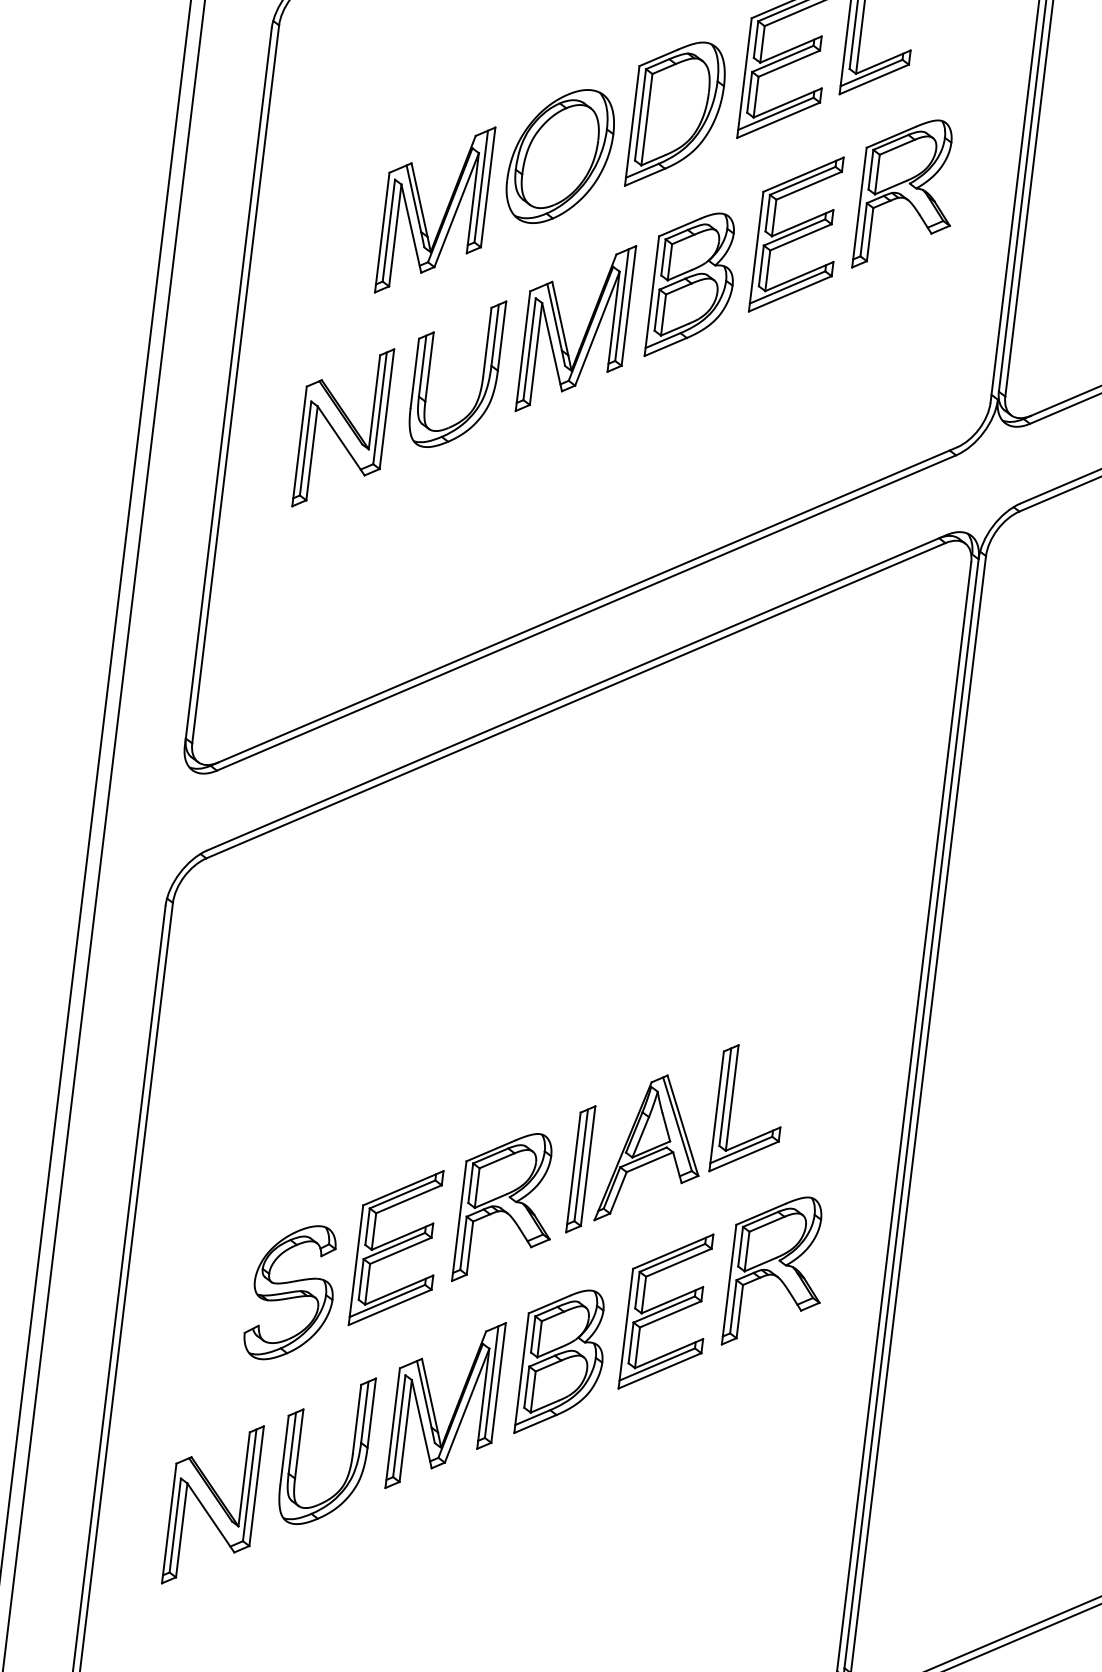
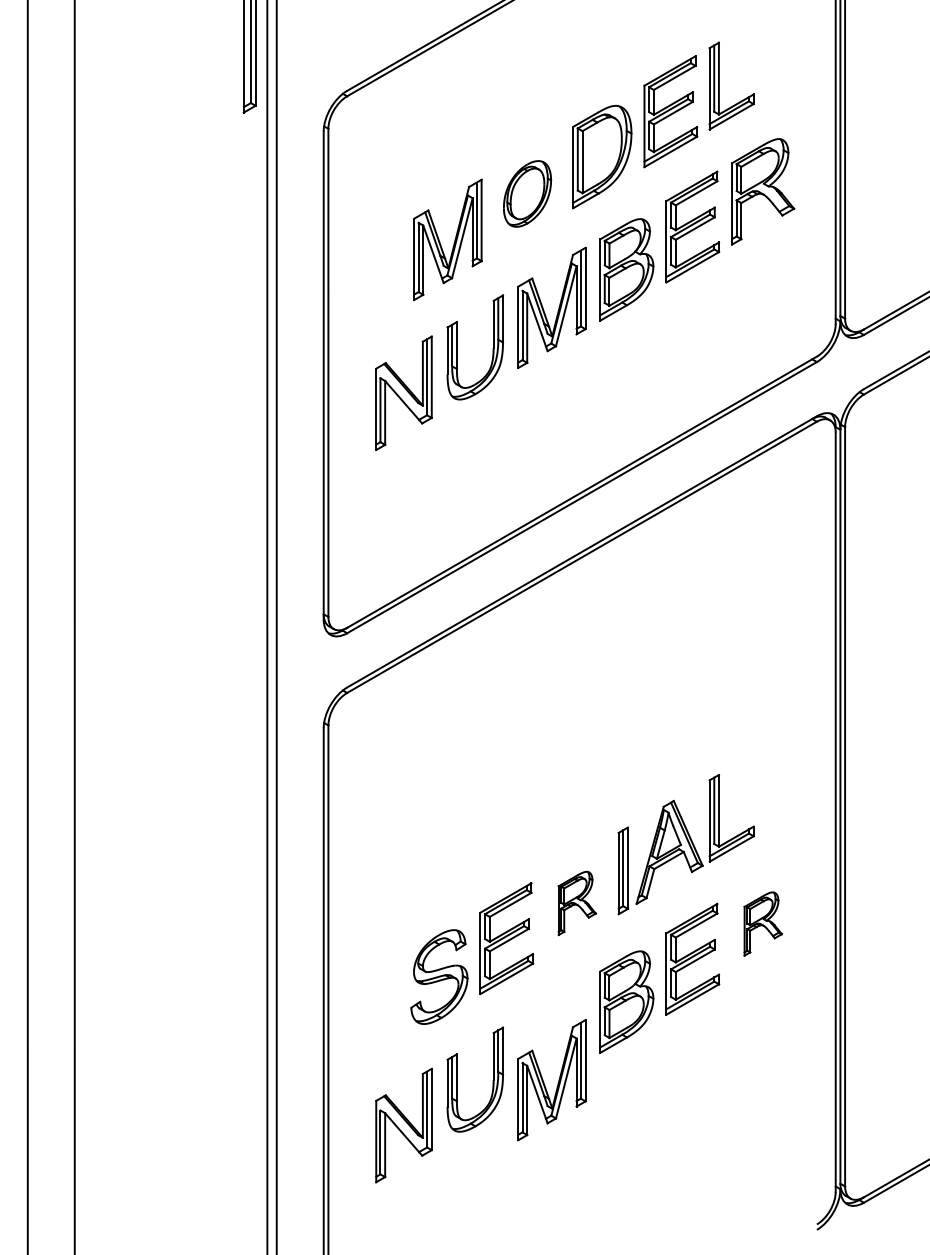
part: (560, 155) -> (527, 193), size x0.7
part: (507, 1209) -> (577, 903), size x0.6
part: (777, 1271) -> (763, 923), size x0.6
part: (453, 1411) -> (557, 1083), moved

